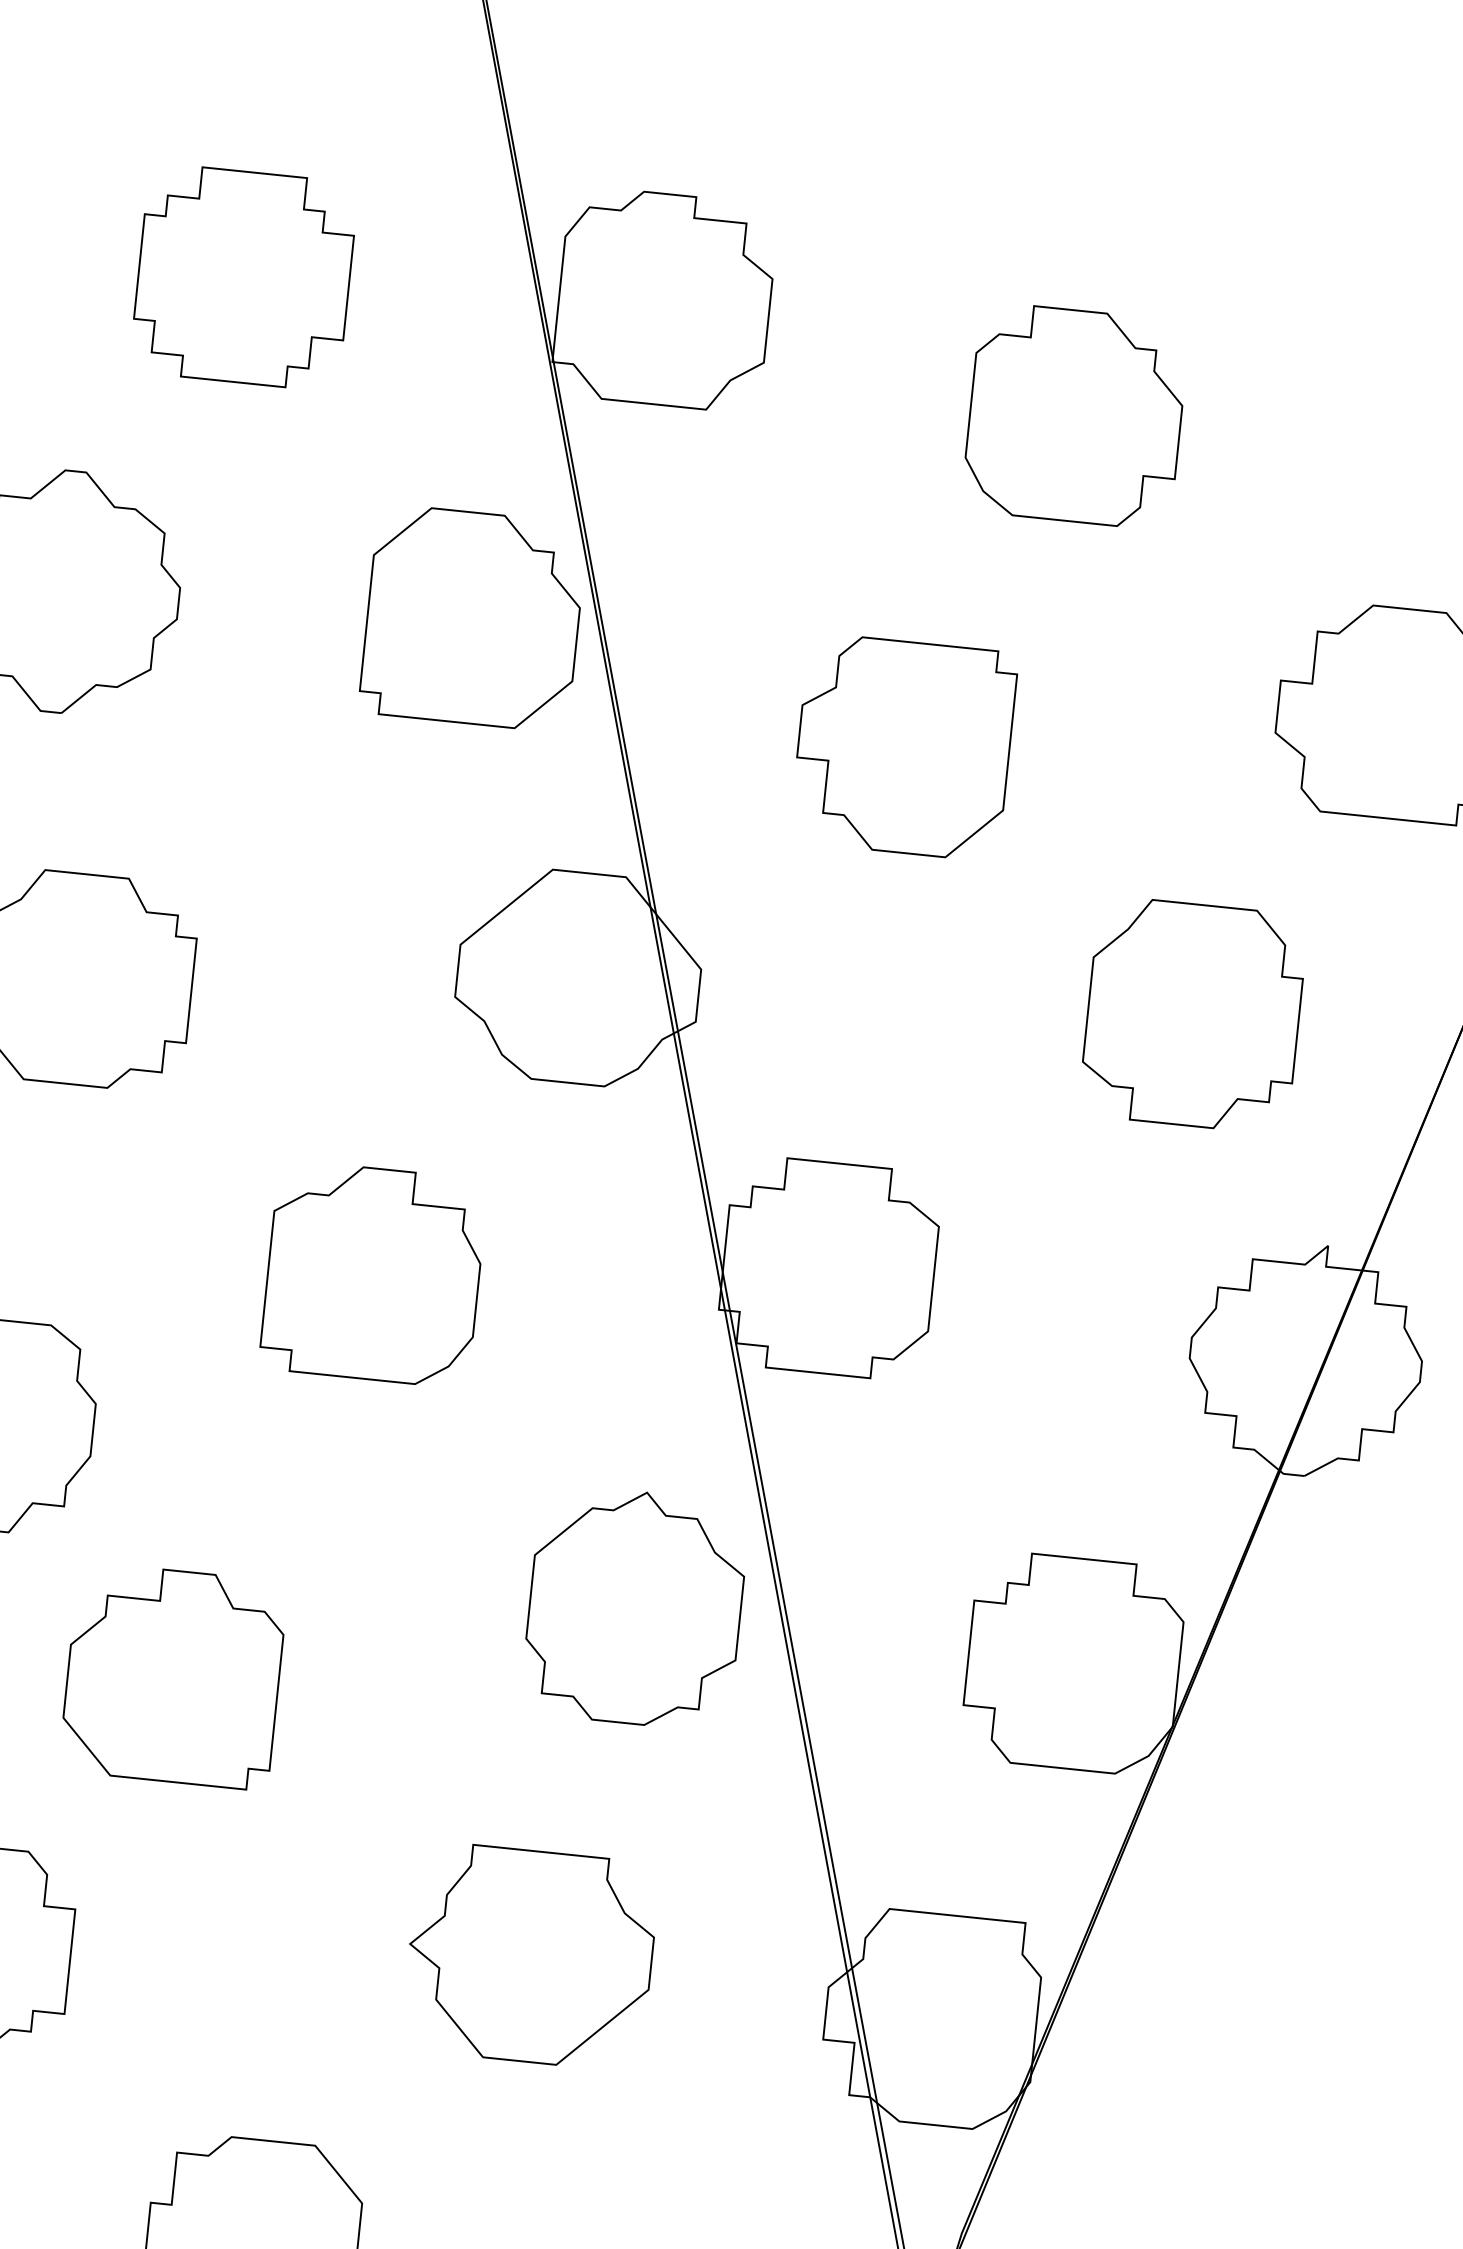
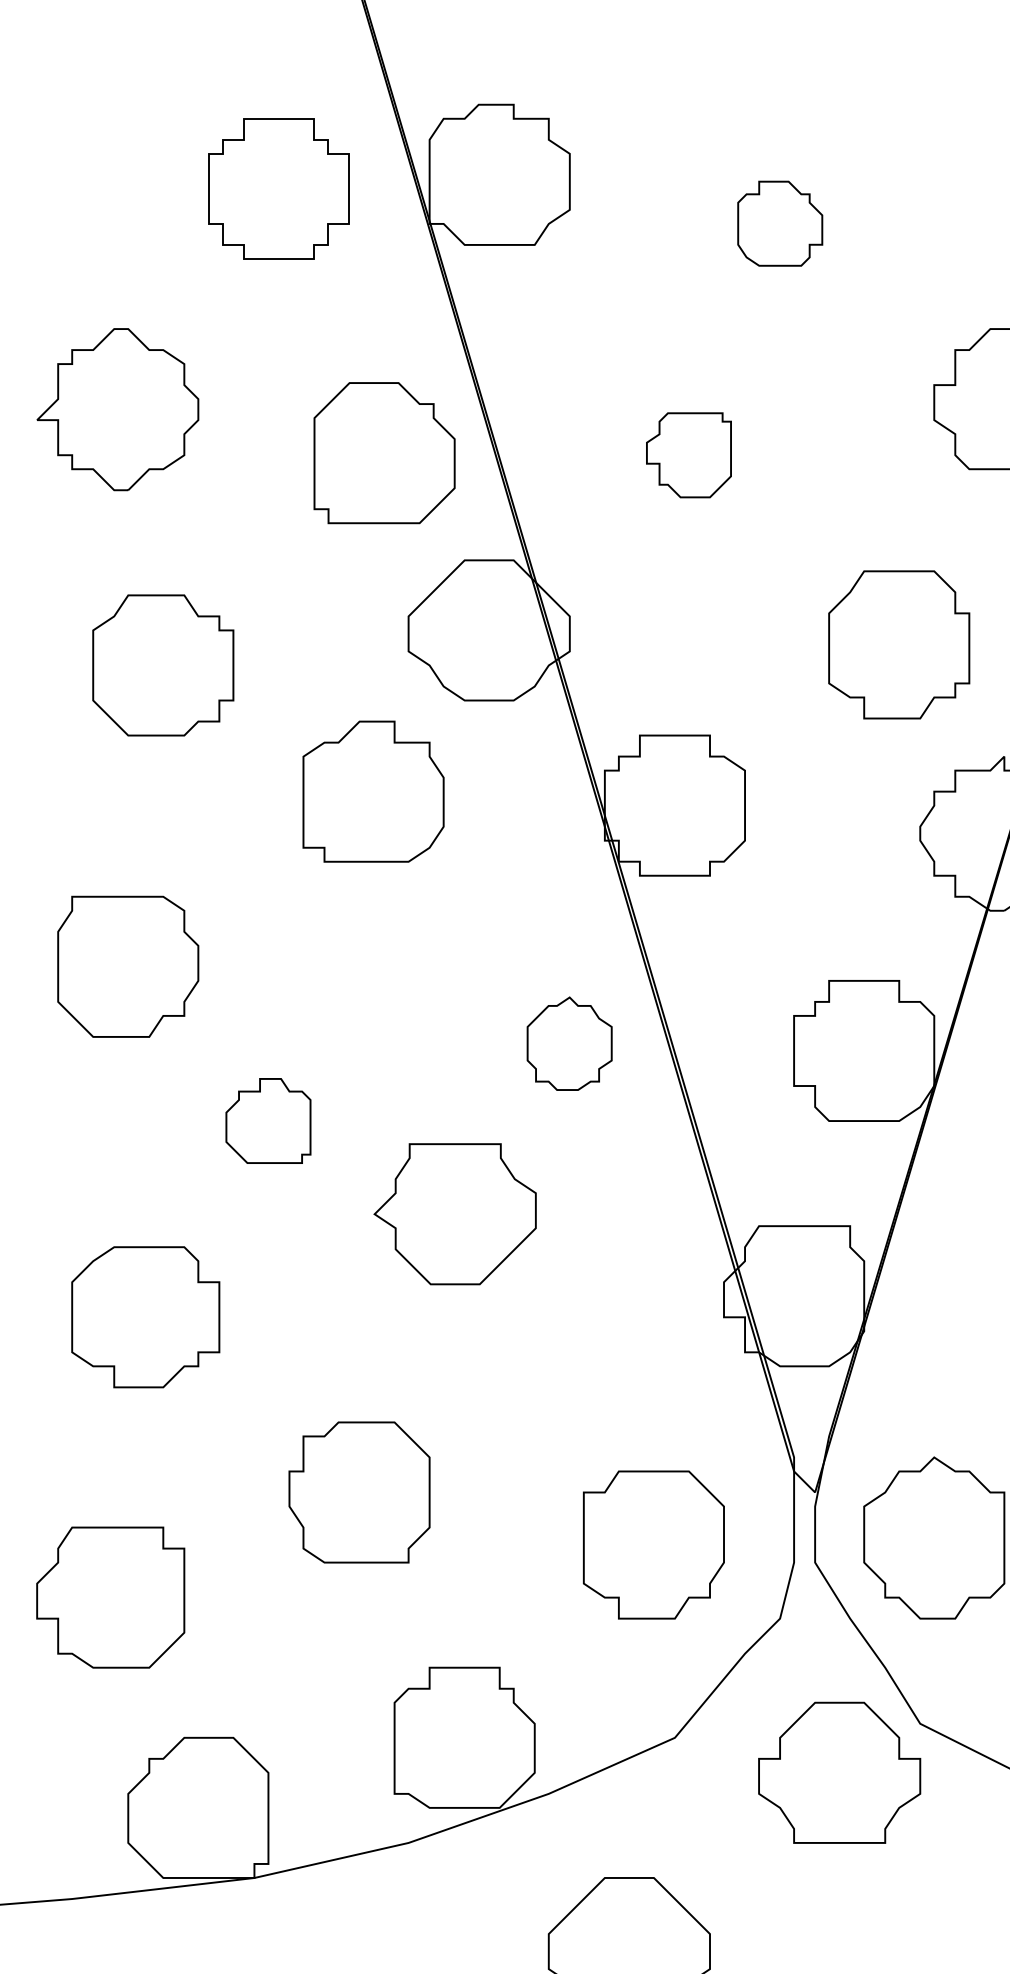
part: (242, 276) -> (278, 188), moved
part: (1076, 415) -> (780, 223), size x0.6
part: (472, 618) -> (384, 453), moved
part: (903, 747) -> (688, 455), size x0.6
part: (1193, 1014) -> (899, 644), moved
part: (373, 1273) -> (373, 791), moved
part: (634, 1607) -> (569, 1043), size x0.6
part: (173, 1675) -> (268, 1120), size x0.6
part: (529, 1956) -> (454, 1214), moved

